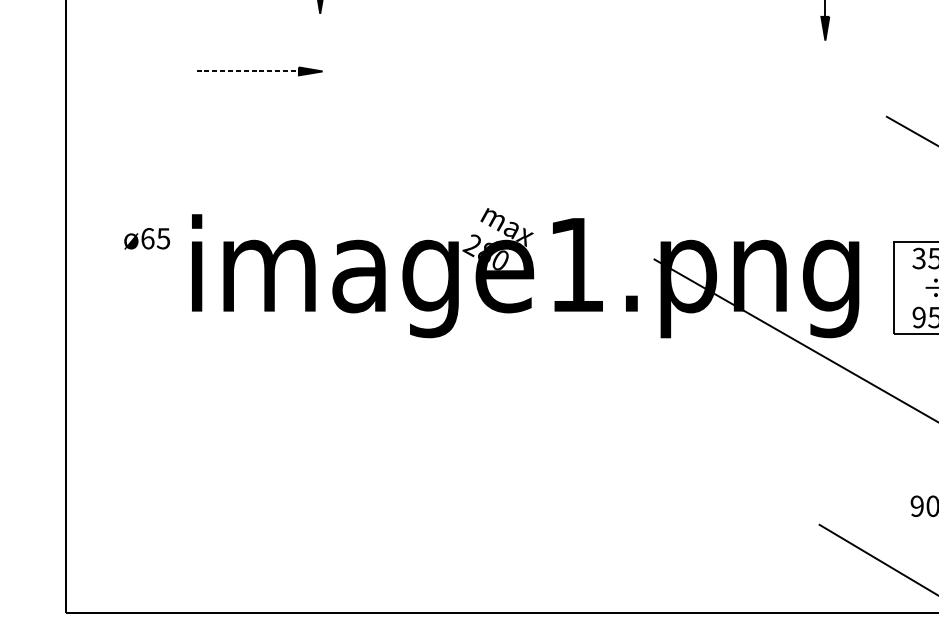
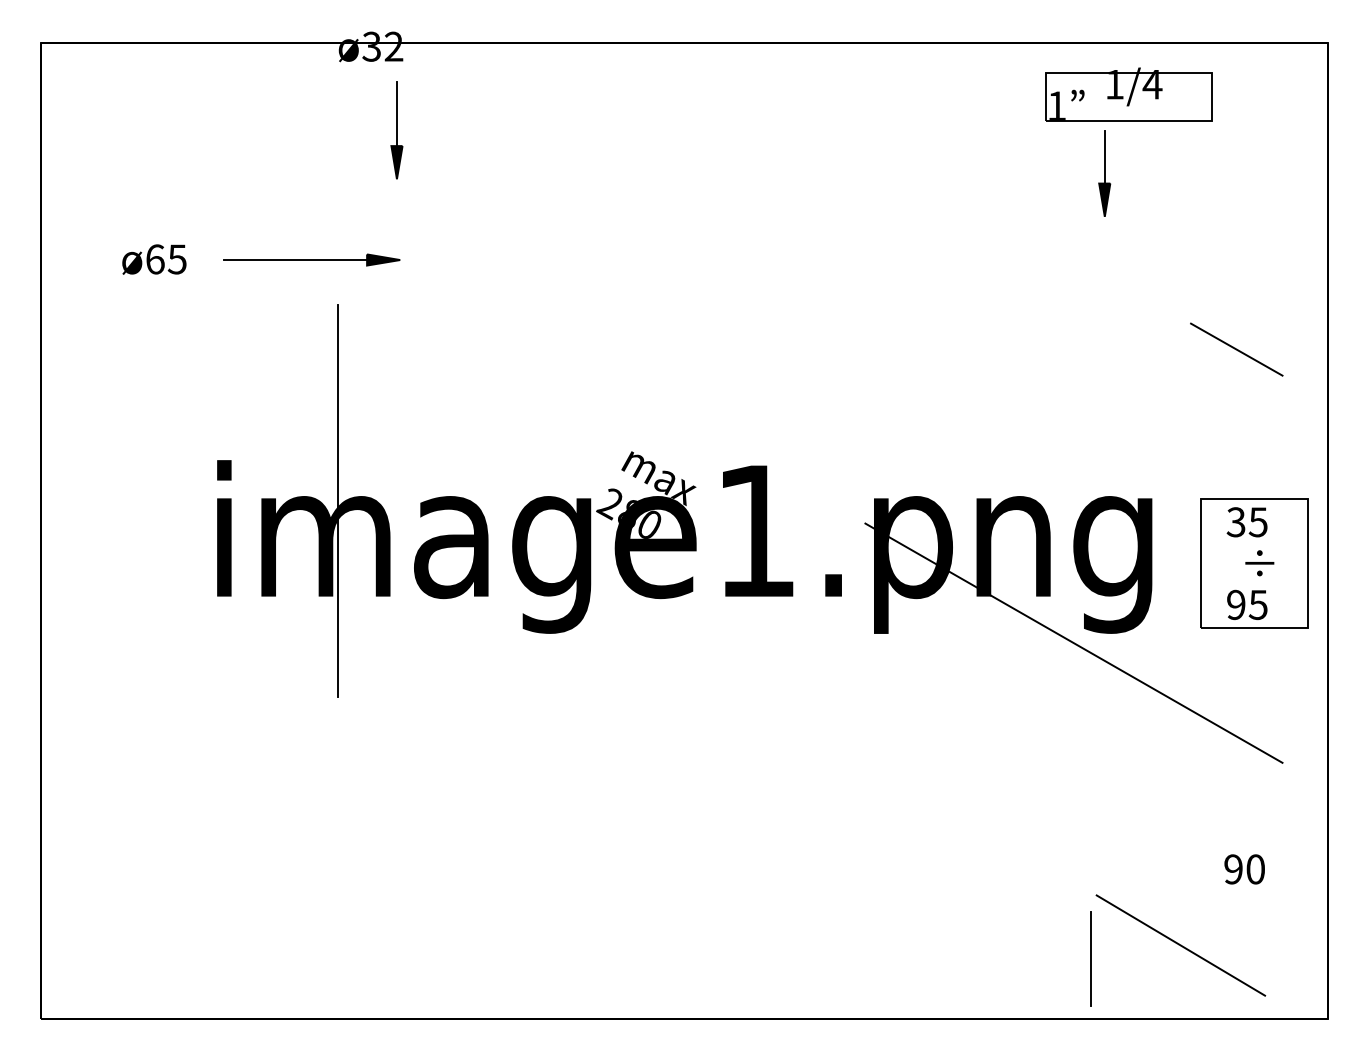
line: (253, 71) -> (303, 259), dashed -> solid
text: (147, 238) -> (154, 259), moved
line: (278, 243) -> (338, 500), added
line: (815, 569) -> (1090, 958), added

